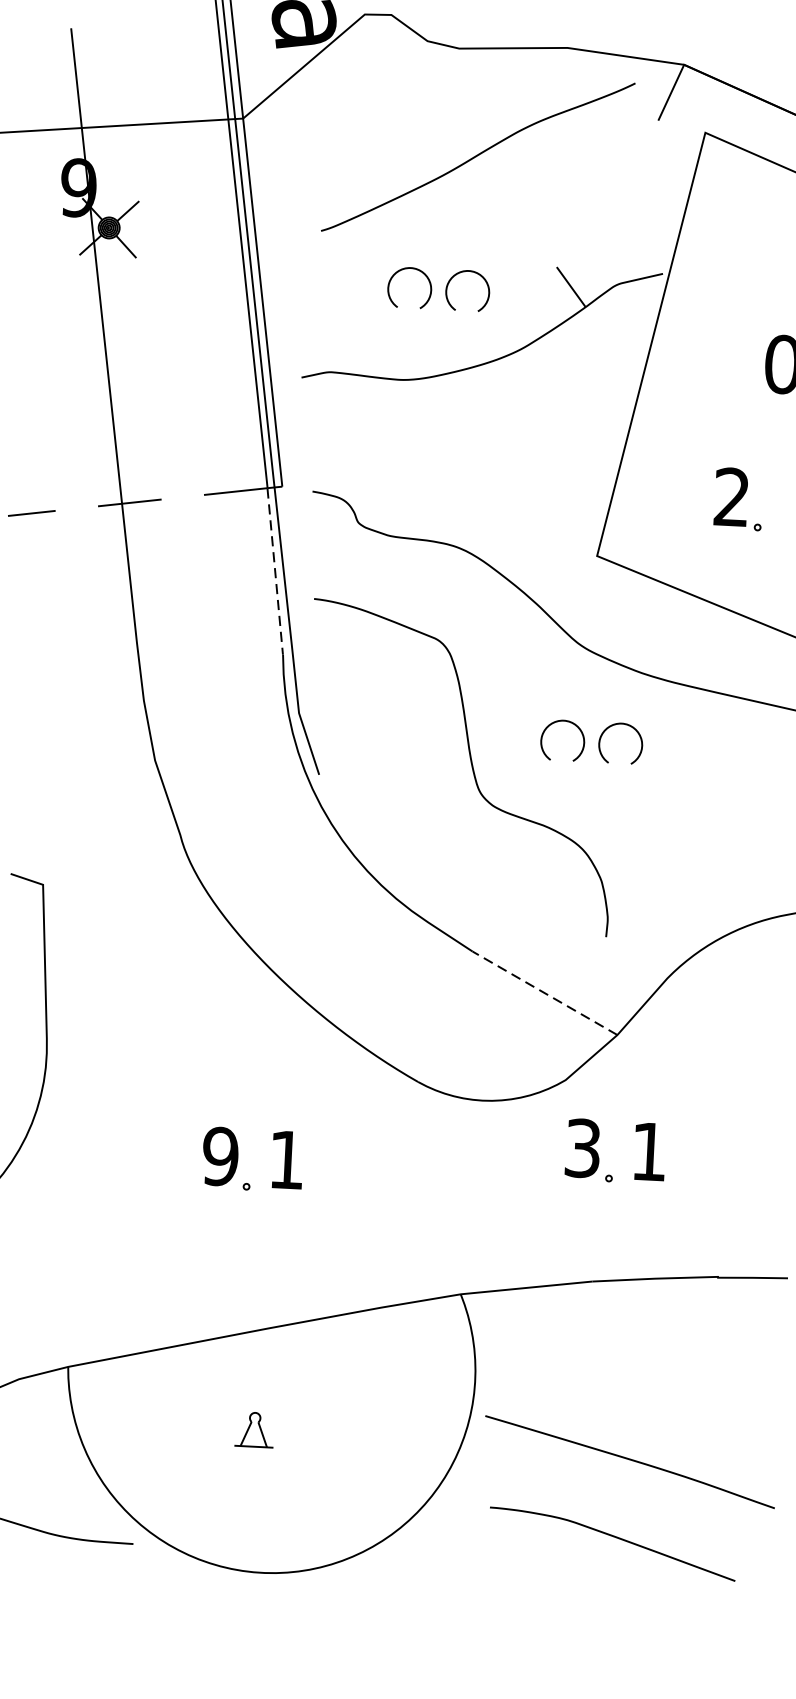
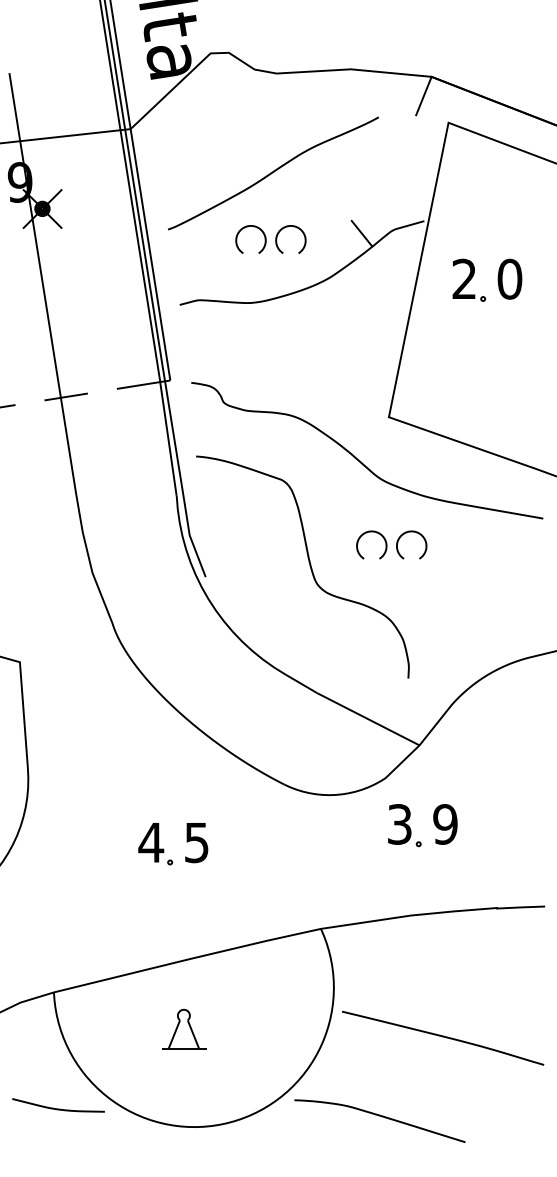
curve: (478, 155) -> (273, 172), moved
part: (737, 498) -> (468, 279), moved
line: (275, 572) -> (168, 439), dashed -> solid
line: (543, 993) -> (367, 719), dashed -> solid
text: (649, 1151) -> (445, 824), 1 -> 9
text: (220, 1156) -> (151, 842), 9 -> 4
text: (286, 1161) -> (196, 843), 1 -> 5
part: (255, 1428) -> (184, 1028), size x1.67
curve: (615, 1538) -> (381, 1117), moved

